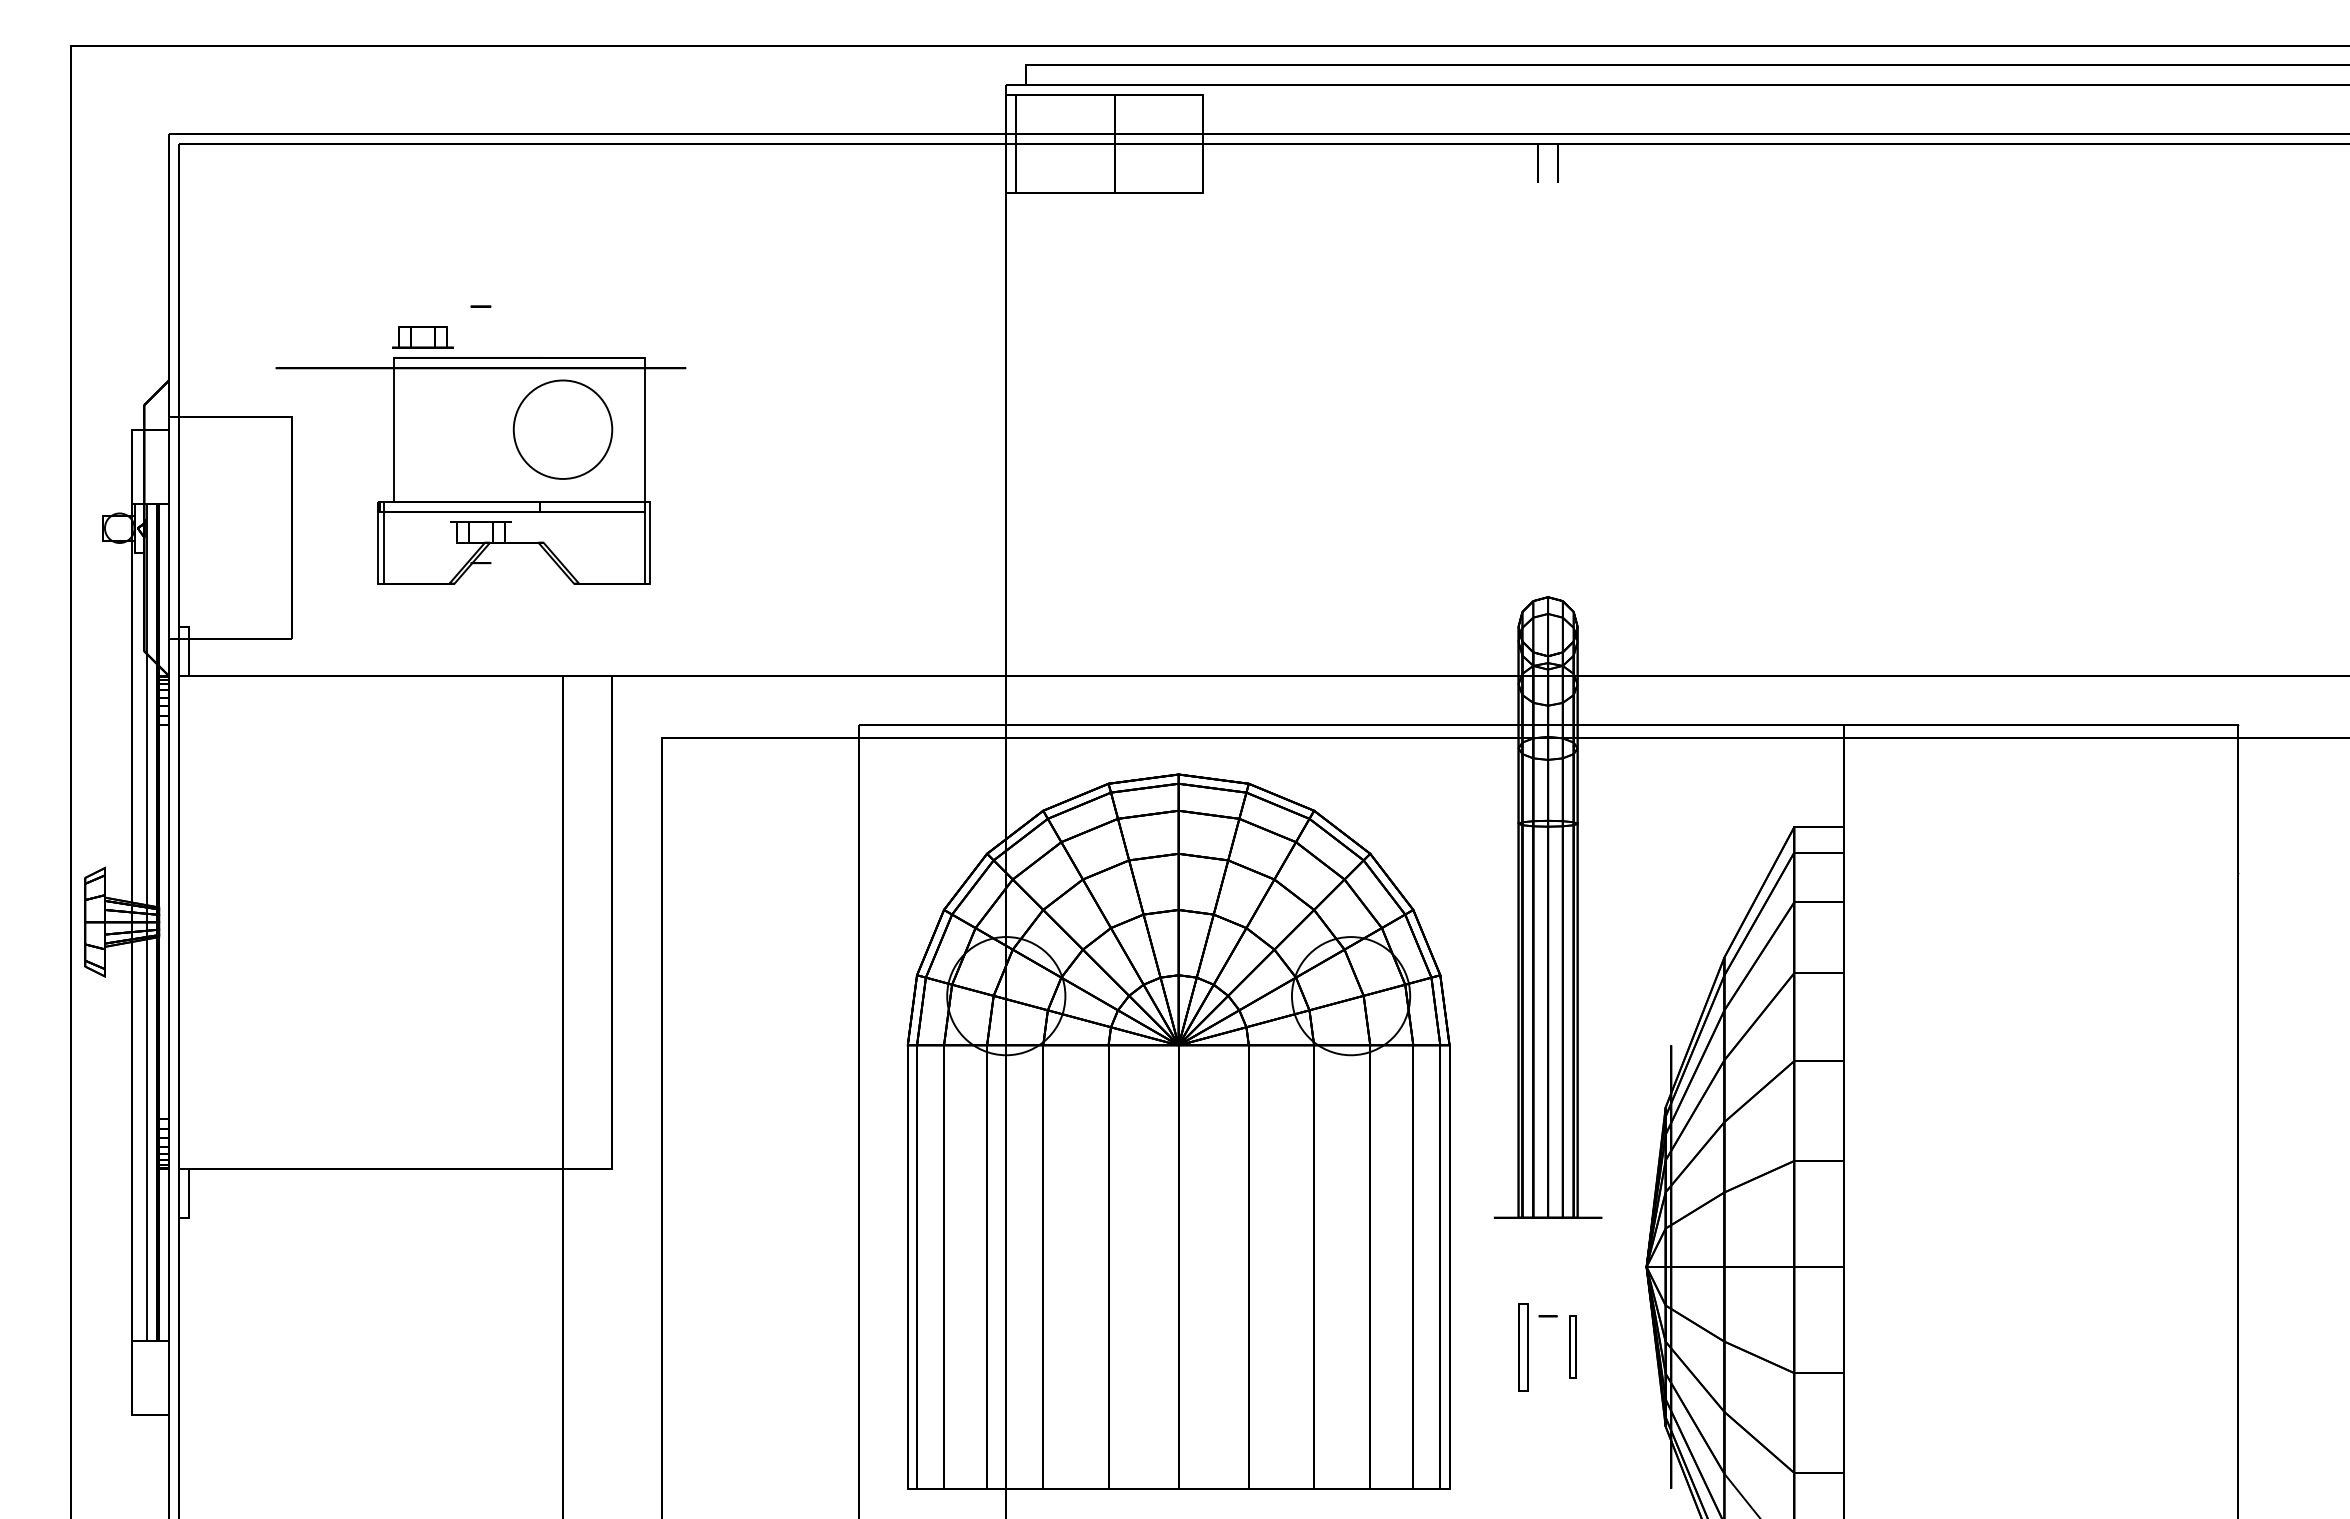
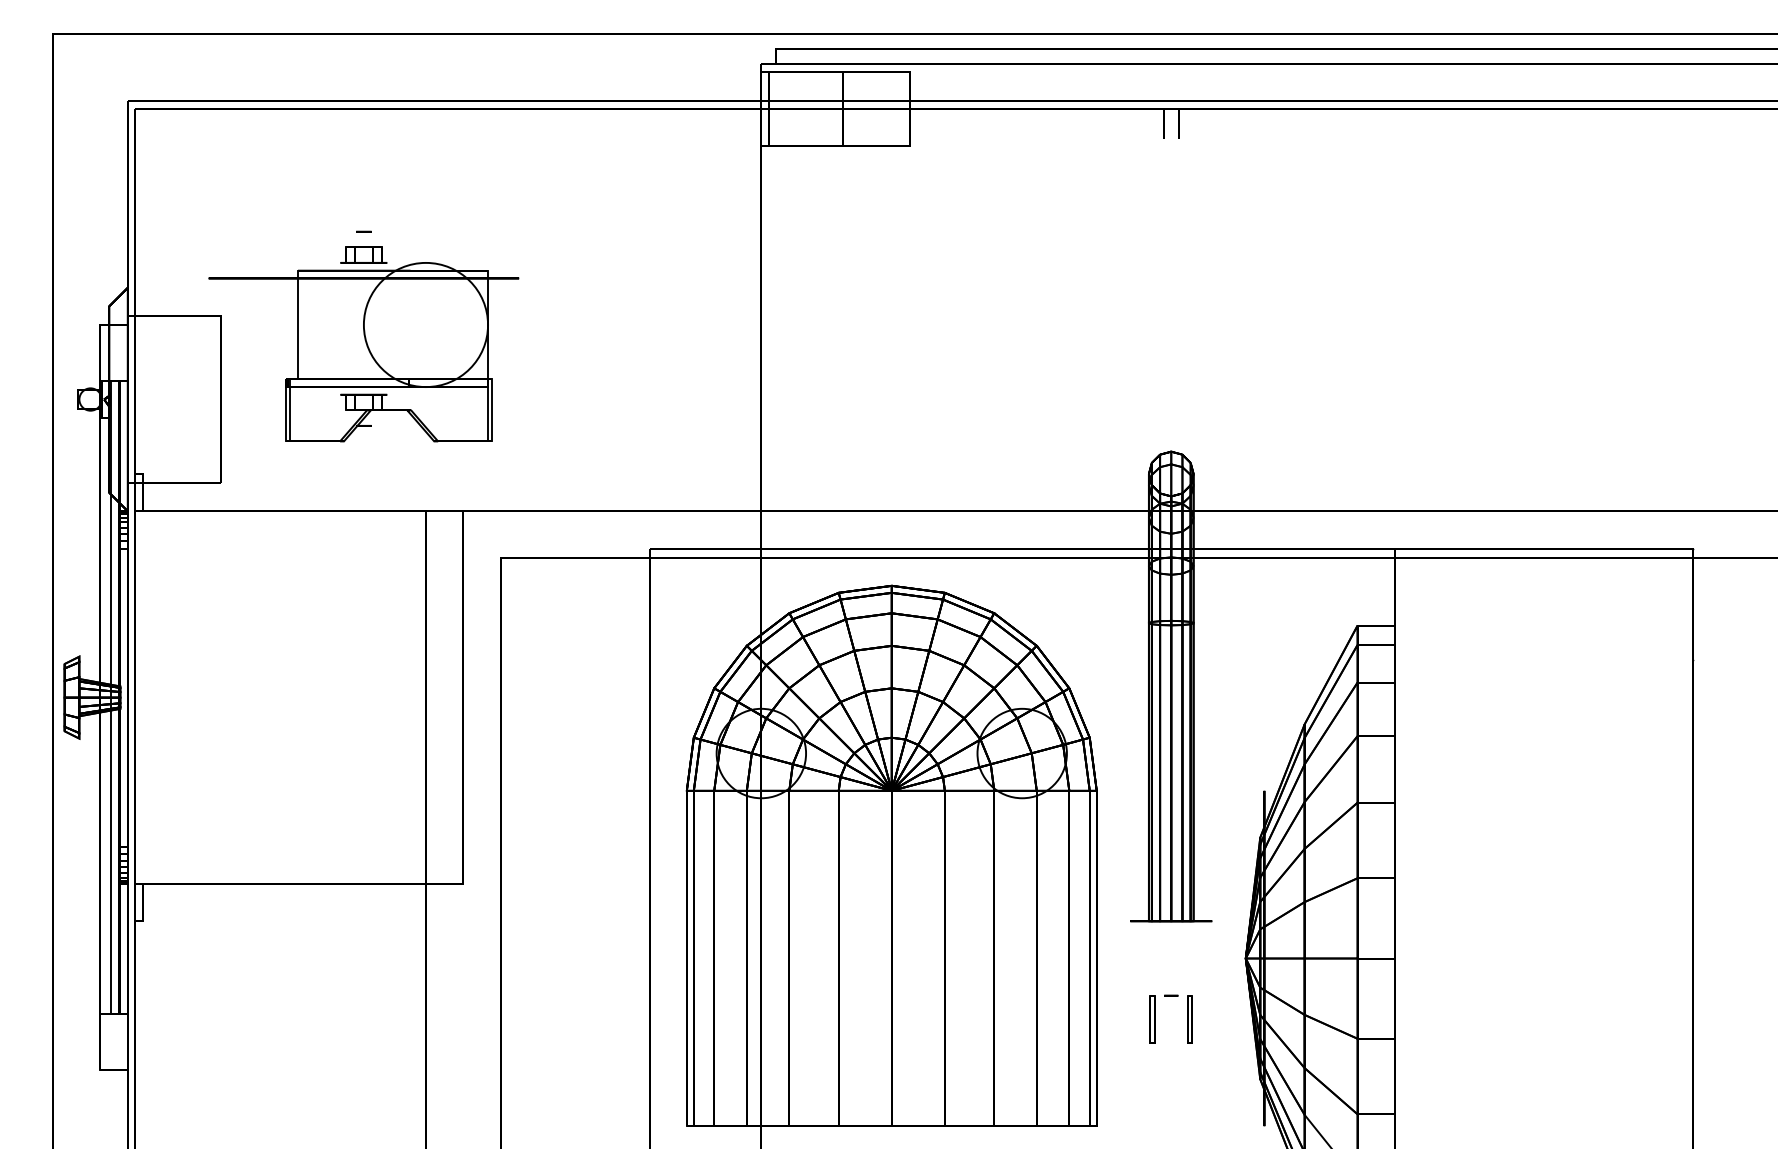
part: (422, 337) -> (363, 255), moved
circle: (562, 429) -> (425, 324), size x1.67
part: (1523, 1346) -> (1152, 1018), size x0.71

